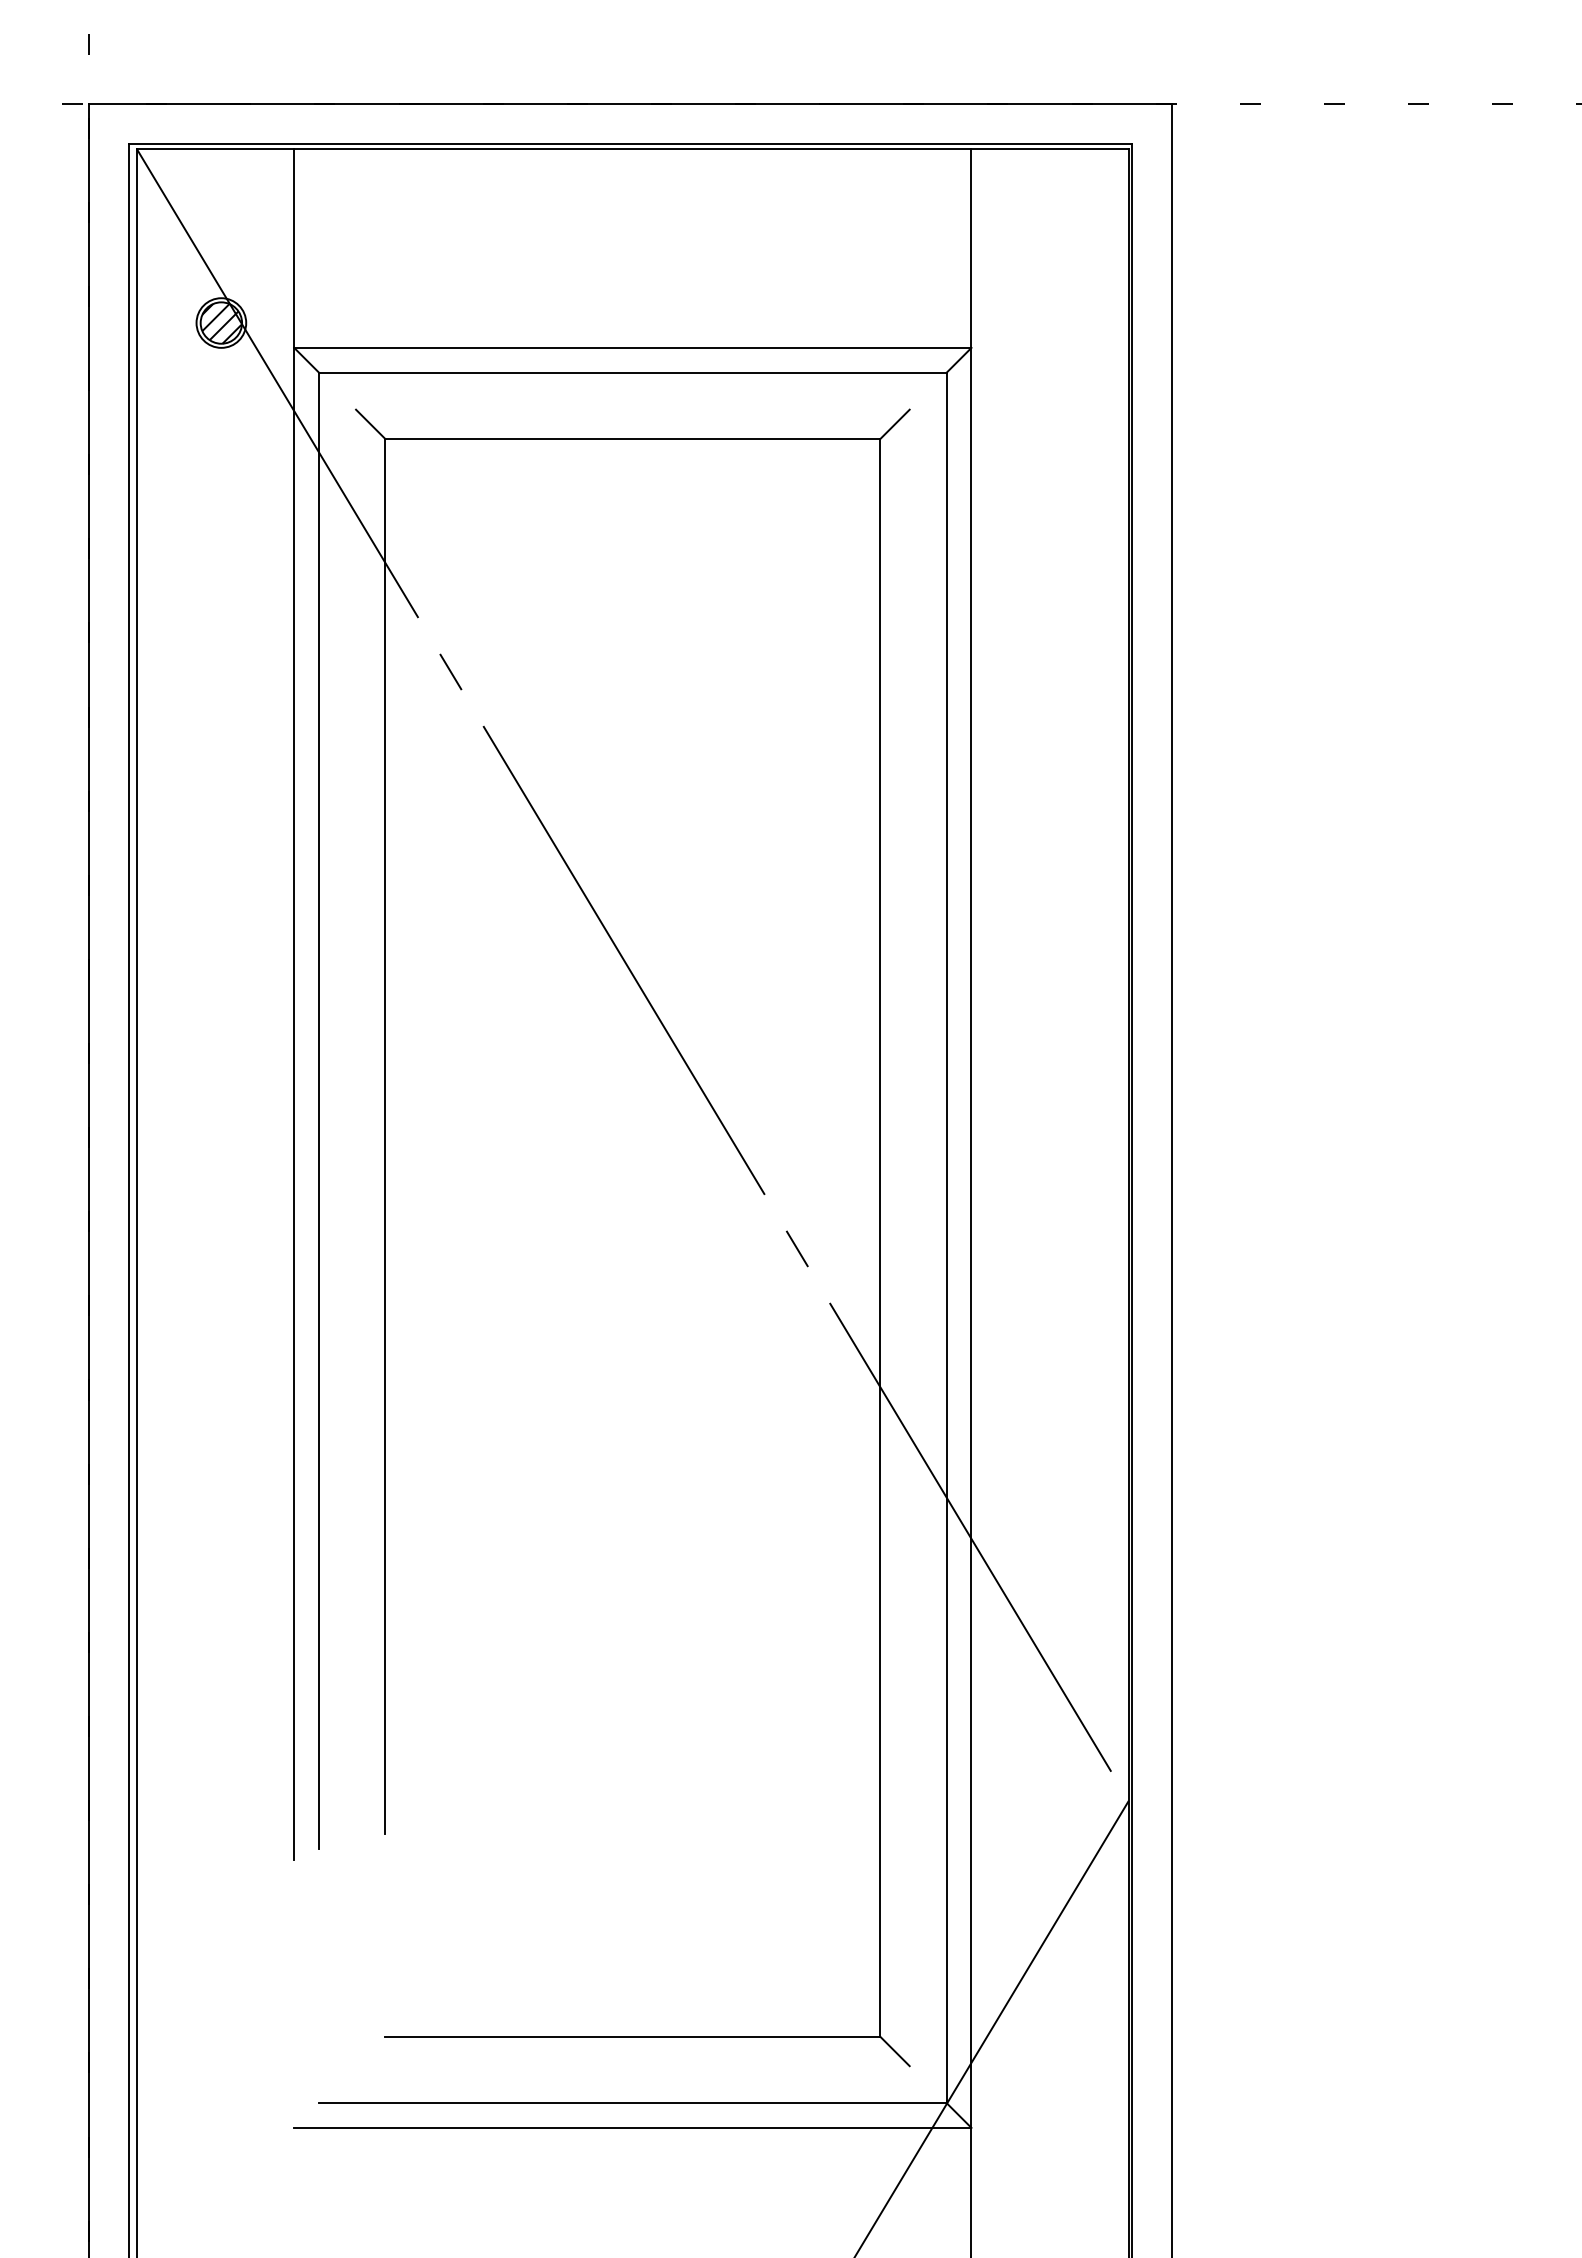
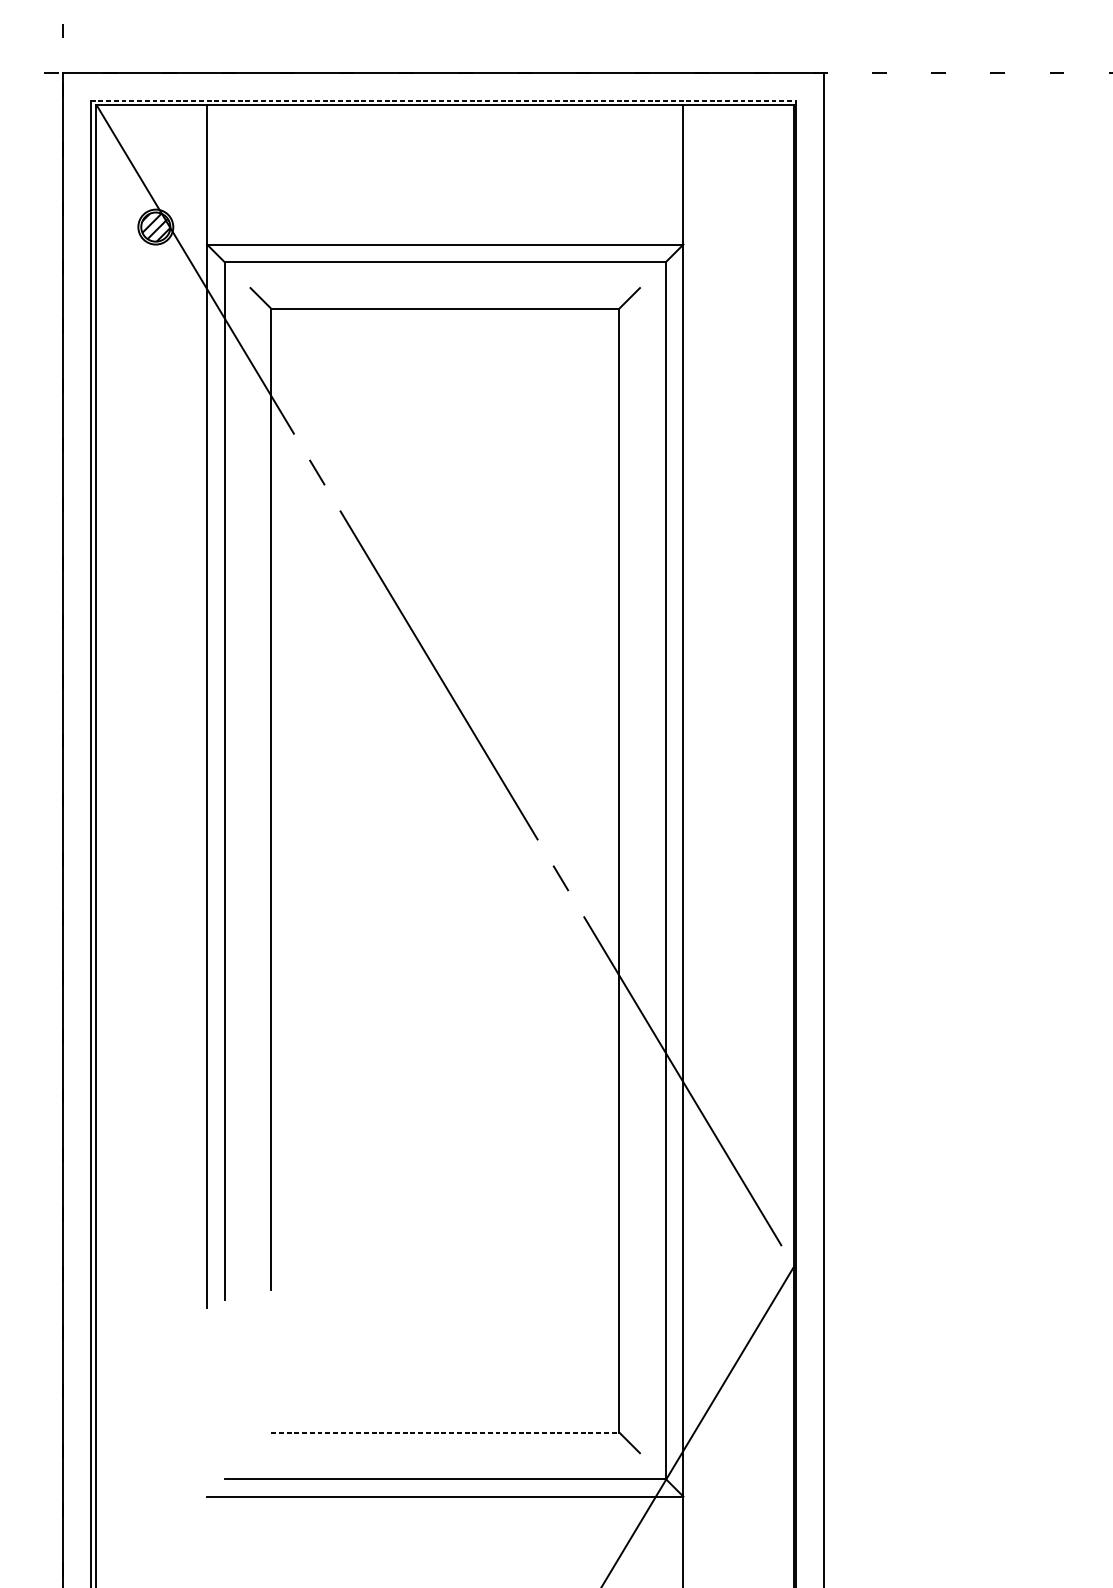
line: (630, 144) -> (443, 101), solid -> dashed
line: (632, 2036) -> (445, 1432), solid -> dashed

